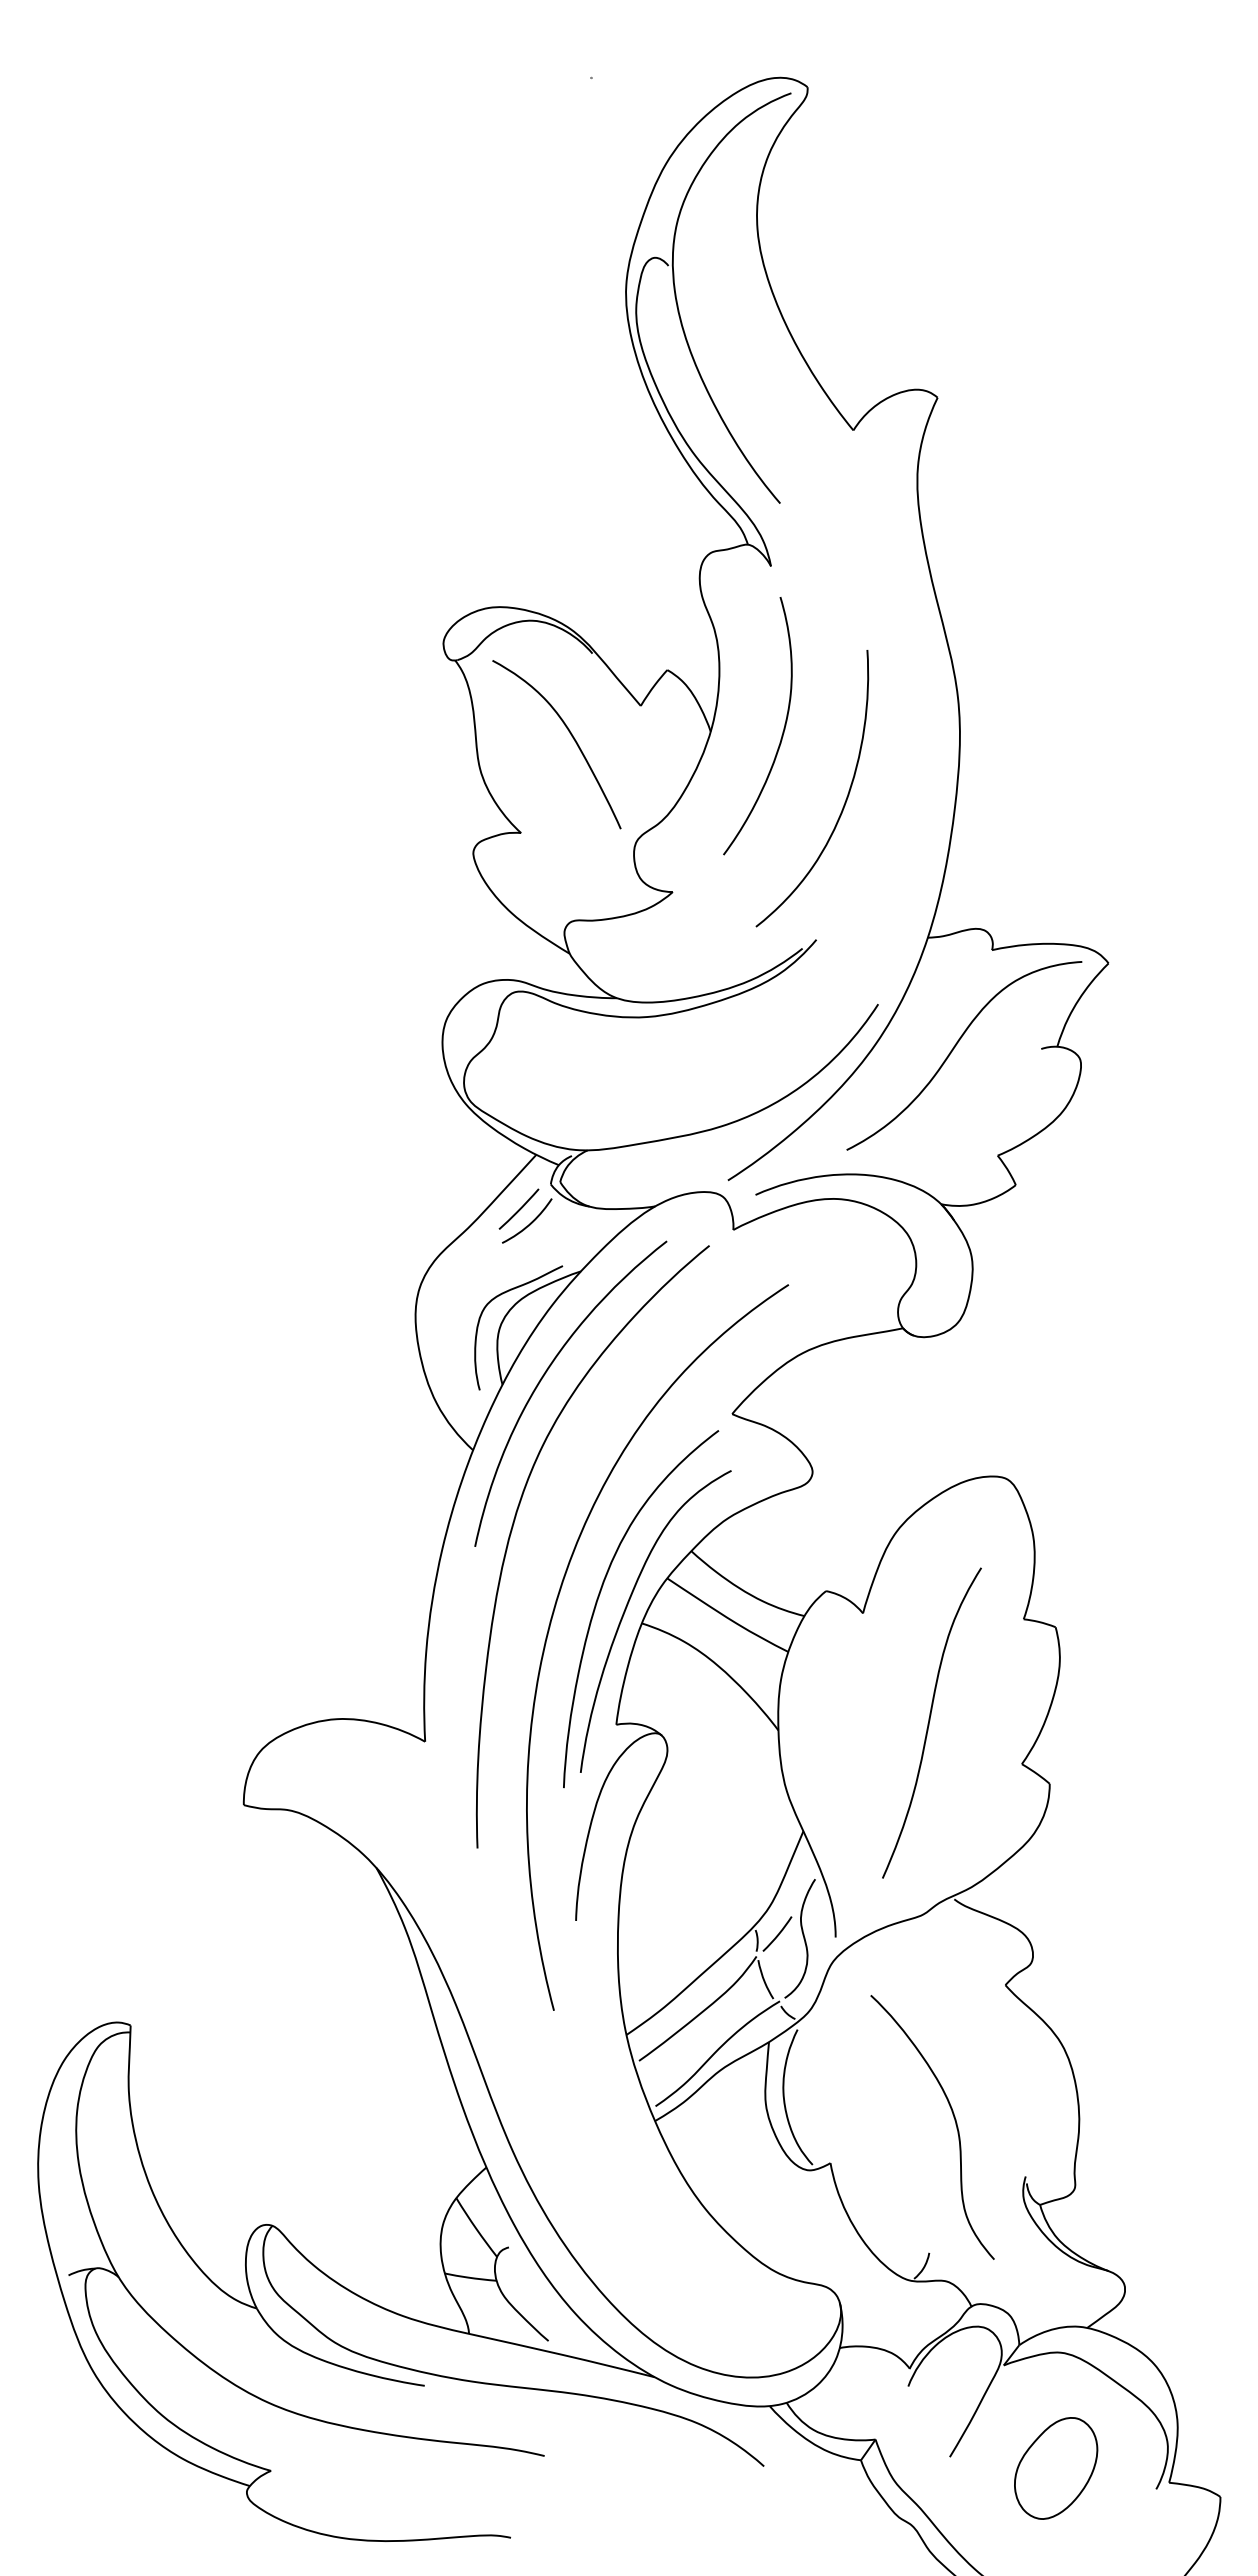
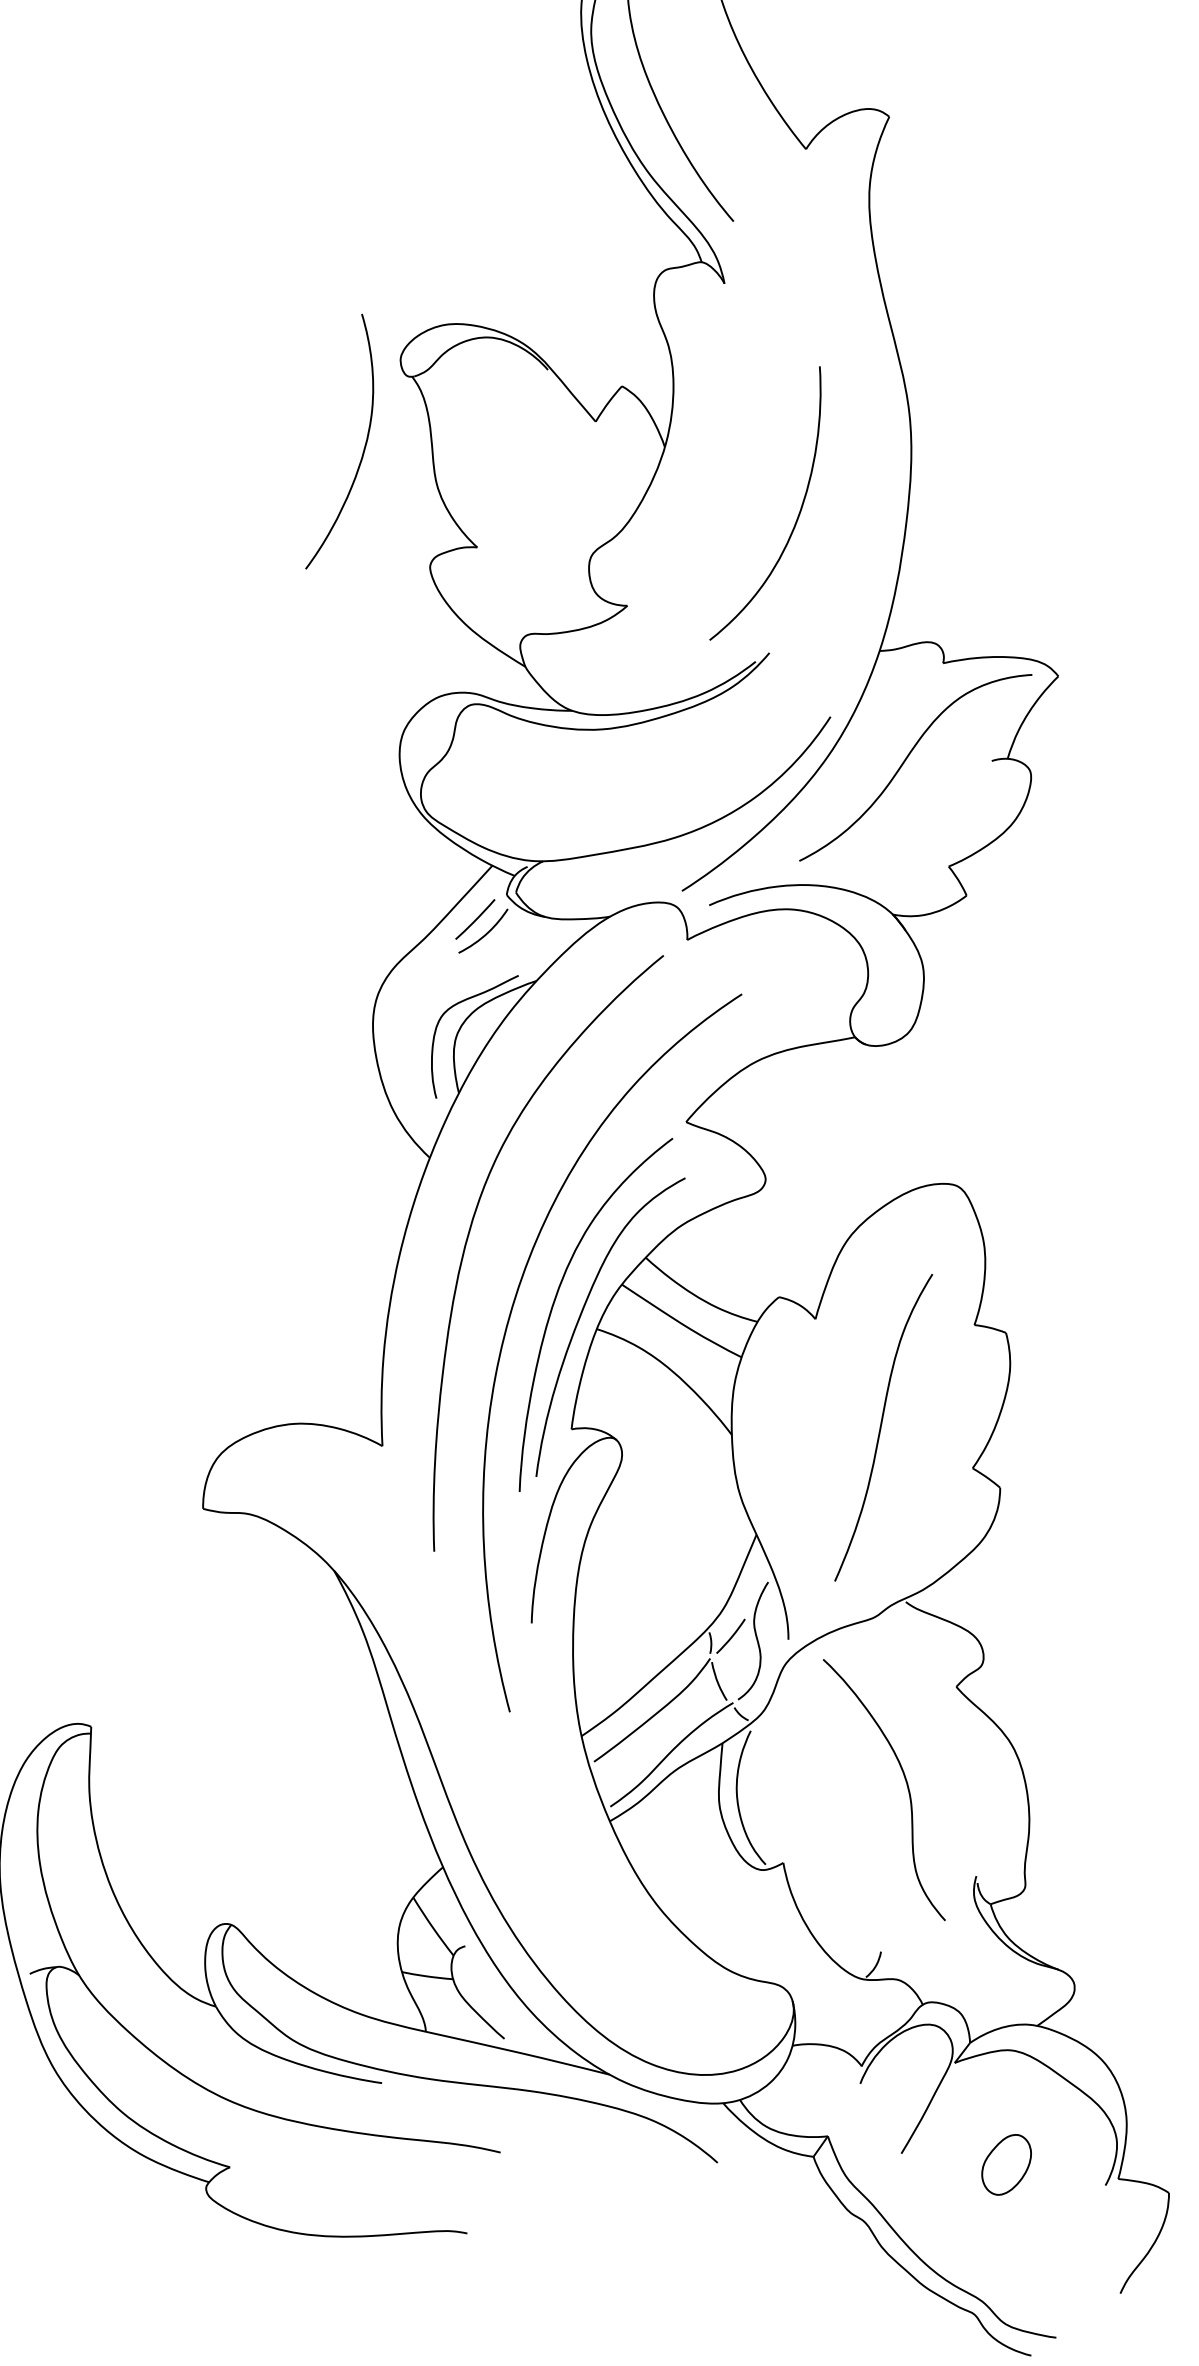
curve: (782, 731) -> (364, 447), moved
curve: (571, 736) -> (527, 451), removed
curve: (544, 1376) -> (500, 1084), removed
curve: (954, 2120) -> (905, 1783), moved
part: (1056, 2468) -> (1006, 2164), size x0.6

